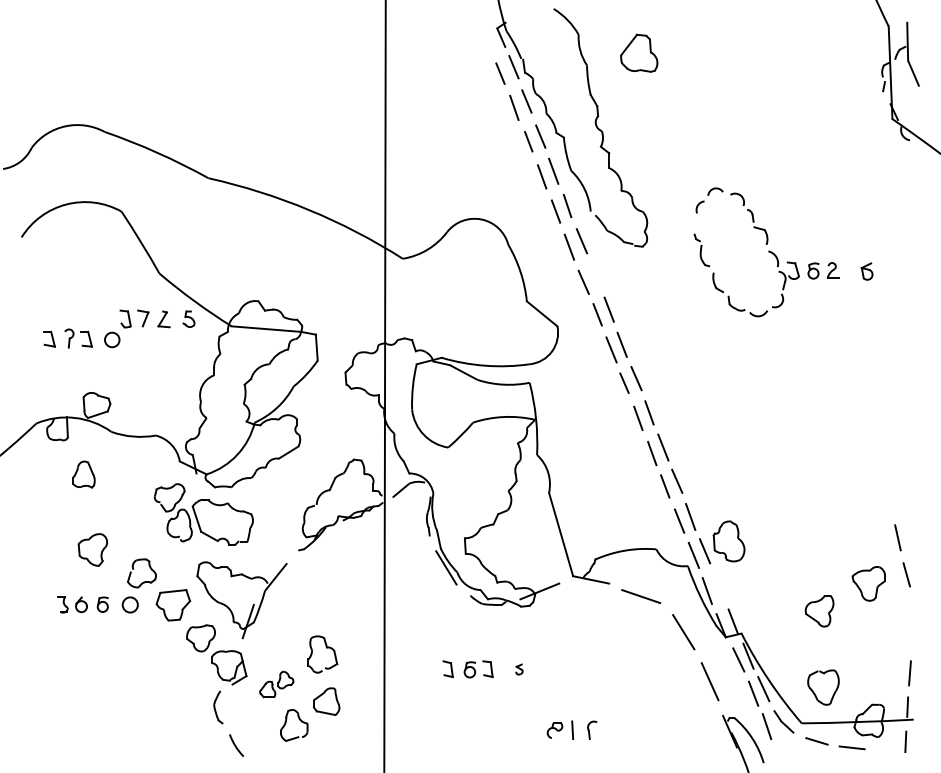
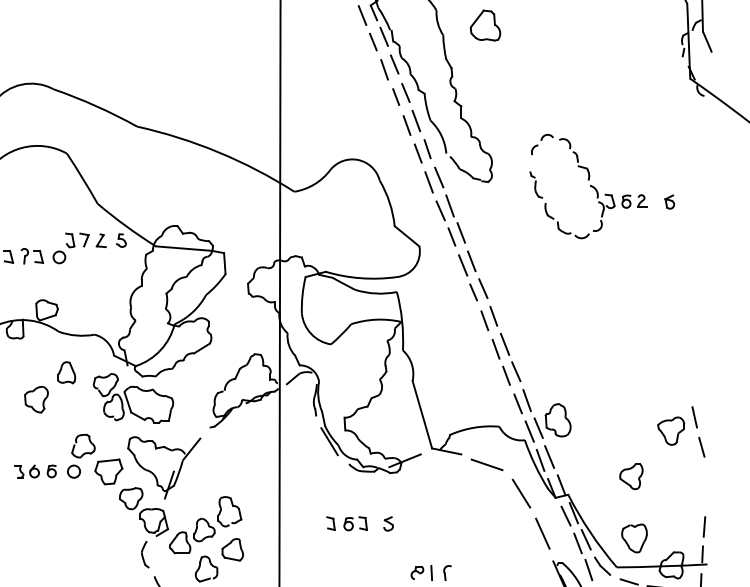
line: (486, 40) -> (362, 15), added
line: (594, 276) -> (449, 206), added
part: (83, 474) -> (66, 372), moved
part: (92, 549) -> (36, 399), moved
part: (868, 583) -> (670, 430), moved
line: (717, 586) -> (548, 456), added
part: (519, 669) -> (388, 523), size x1.67
part: (276, 684) -> (192, 535), size x1.67

